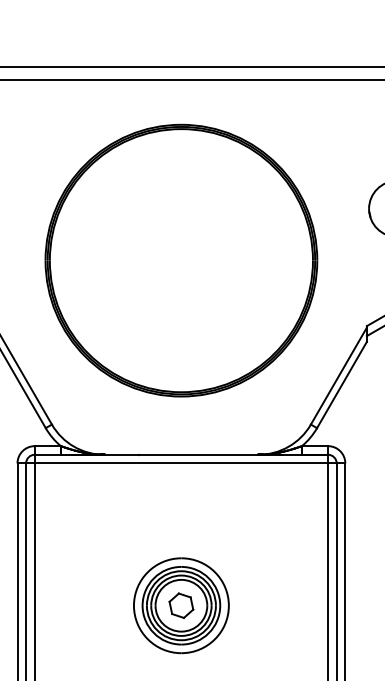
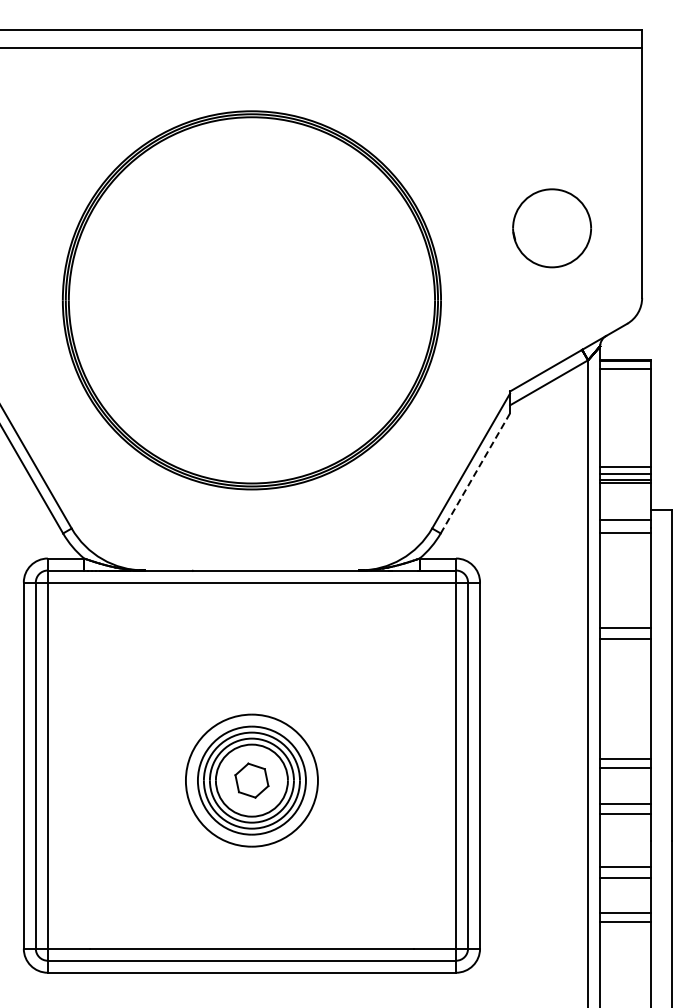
line: (342, 385) -> (475, 473), solid -> dashed

